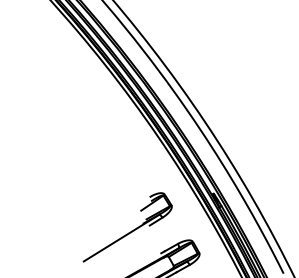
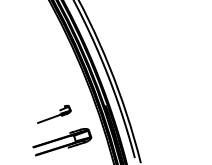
part: (126, 226) -> (54, 114), size x0.6

